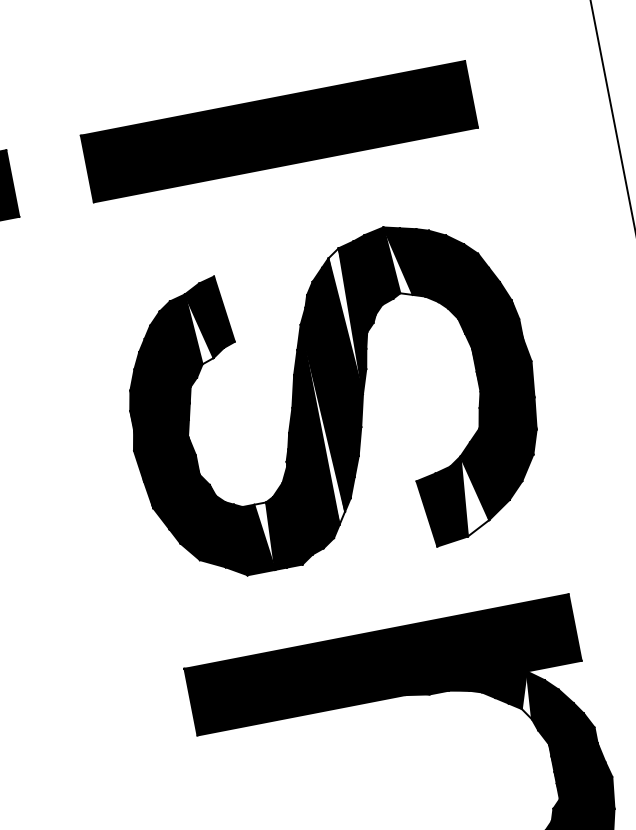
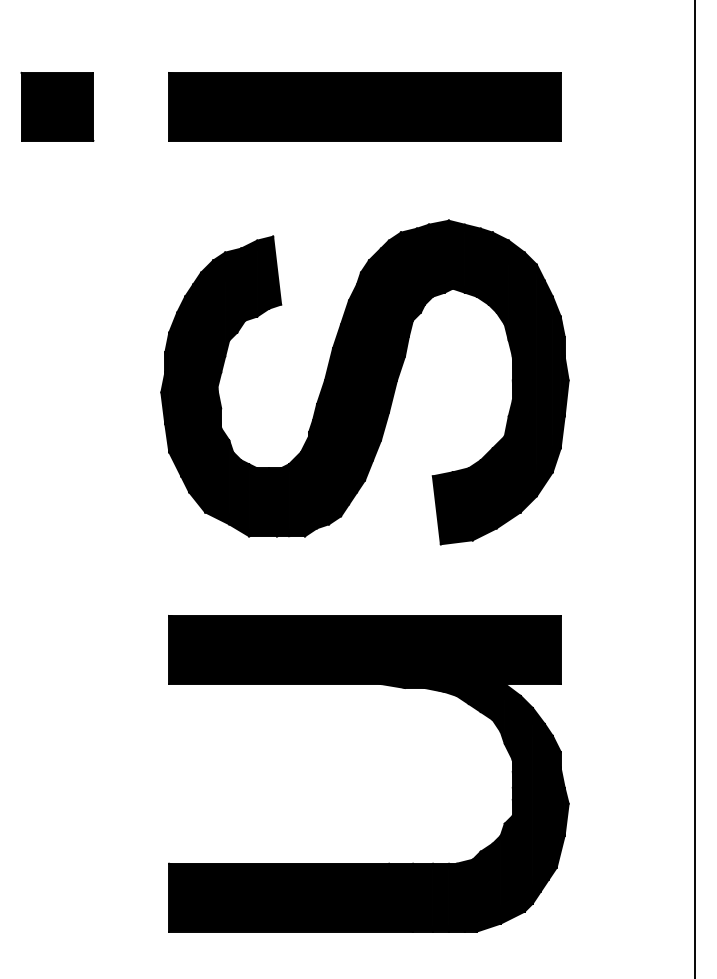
fill: (397, 261) -> (456, 256), added
fill: (346, 321) -> (394, 306), added
fill: (199, 328) -> (249, 284), added
fill: (324, 424) -> (353, 402), added
fill: (471, 495) -> (484, 500), added
fill: (267, 537) -> (275, 502), added
fill: (525, 695) -> (498, 707), added

